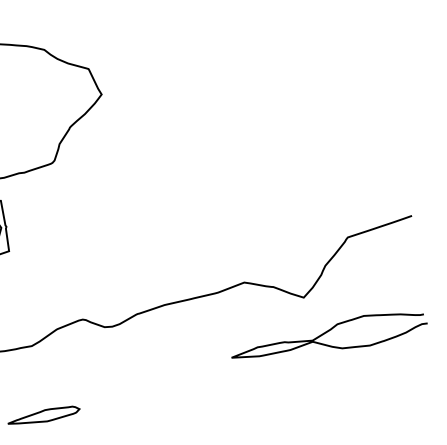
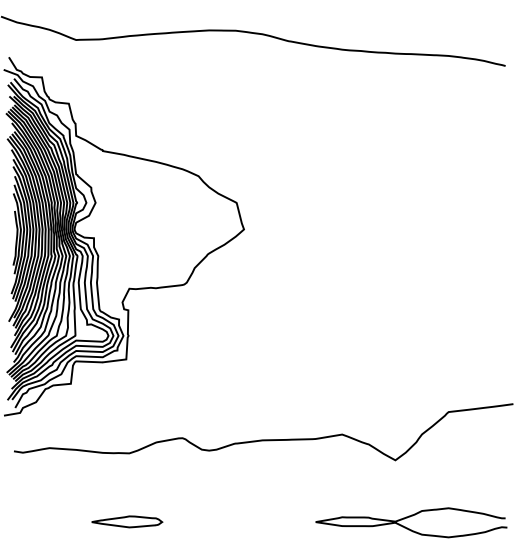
curve: (327, 333) -> (410, 517), moved

